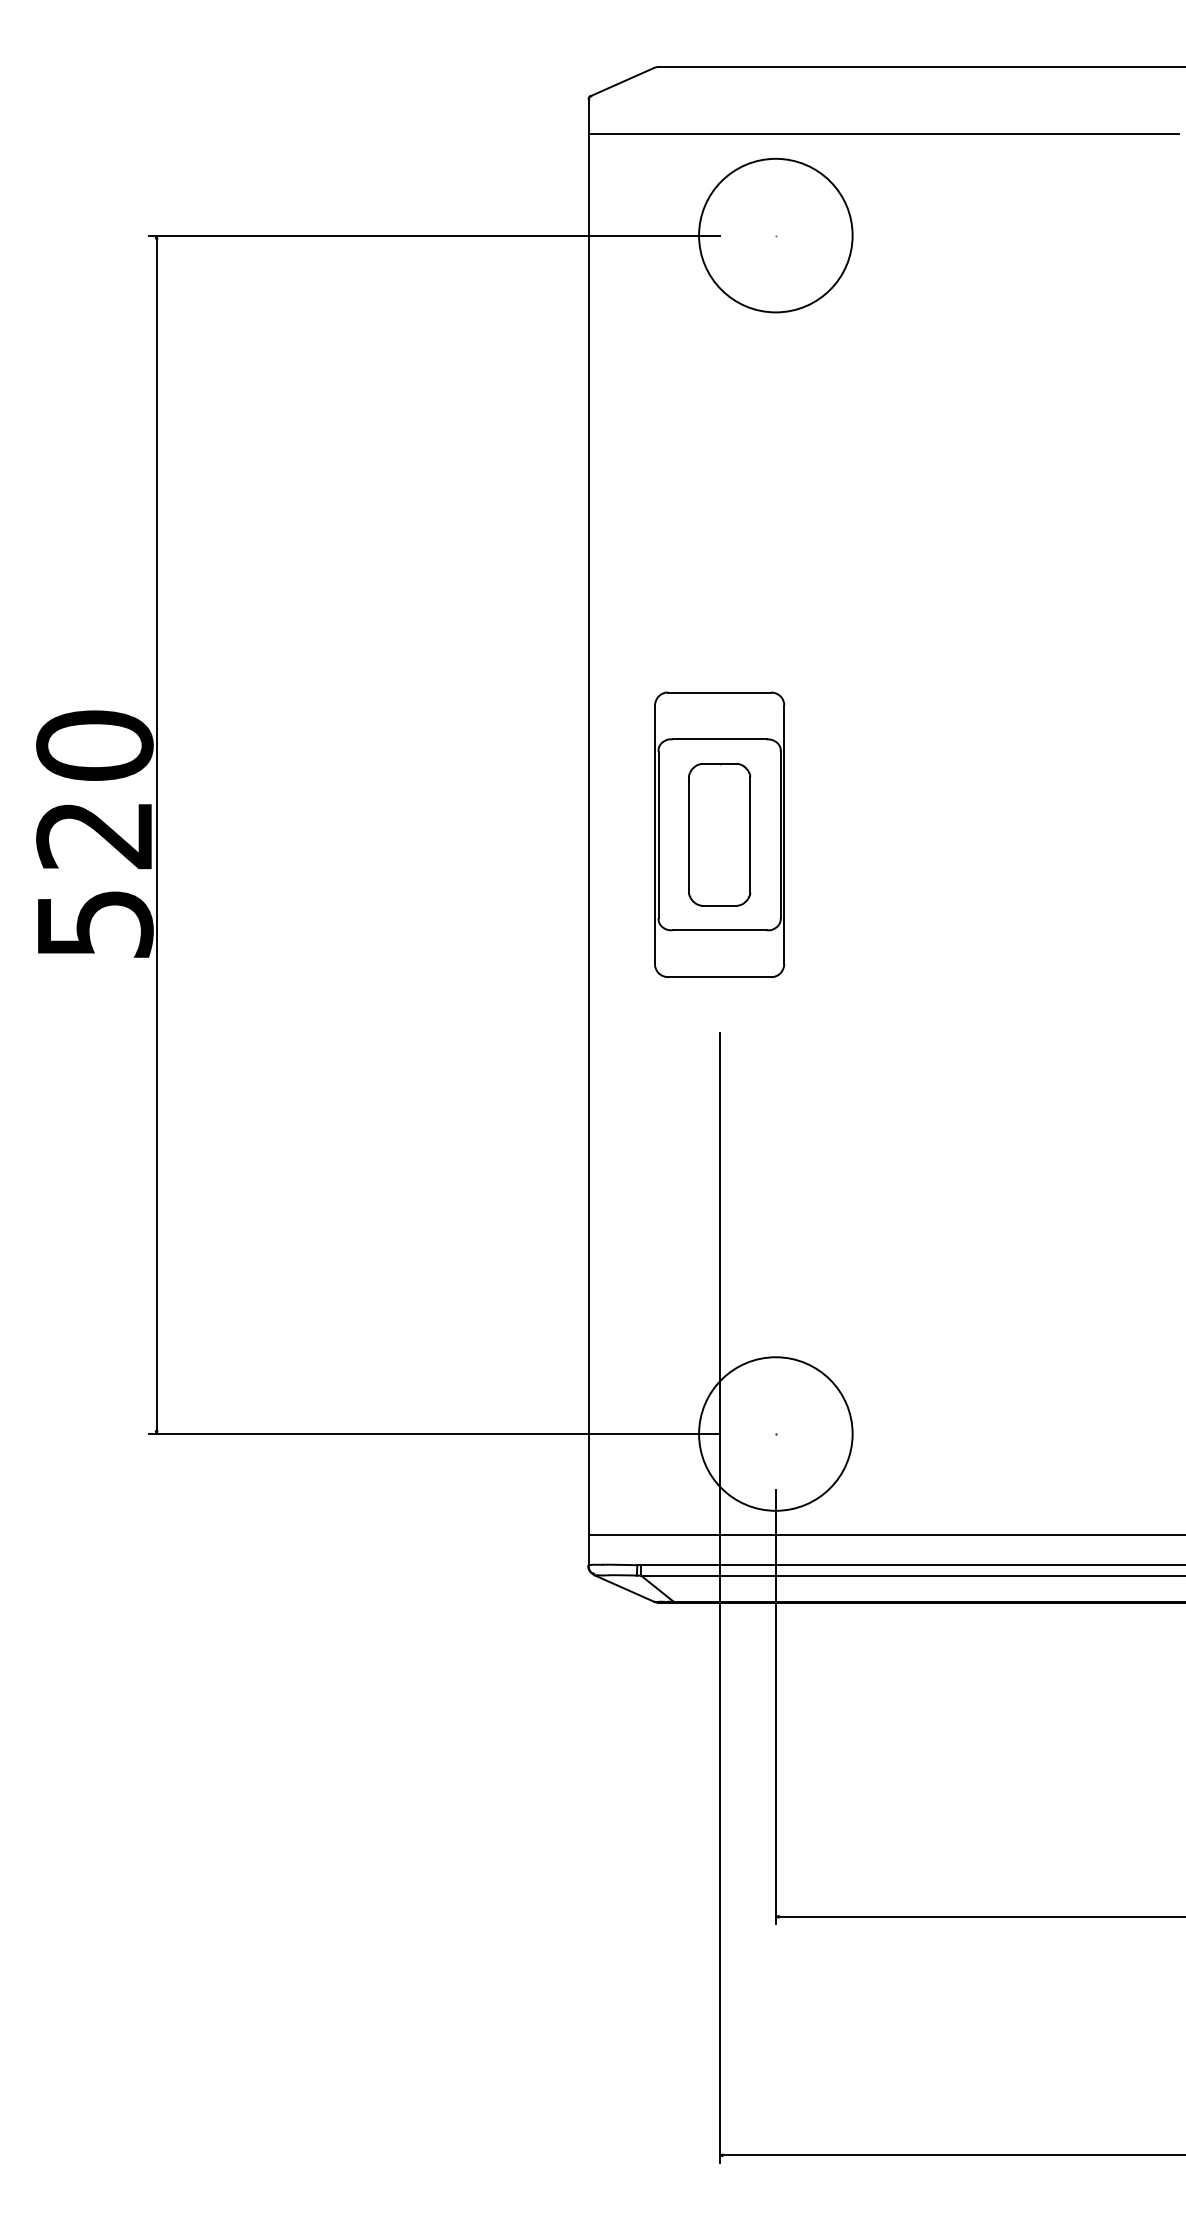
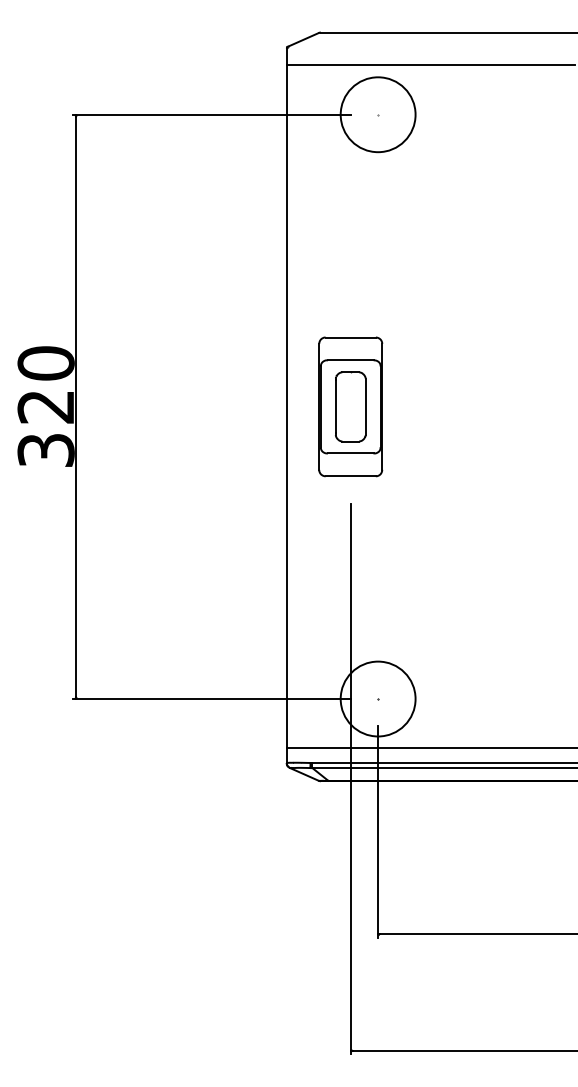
text: (93, 924) -> (45, 450), 520 -> 320

